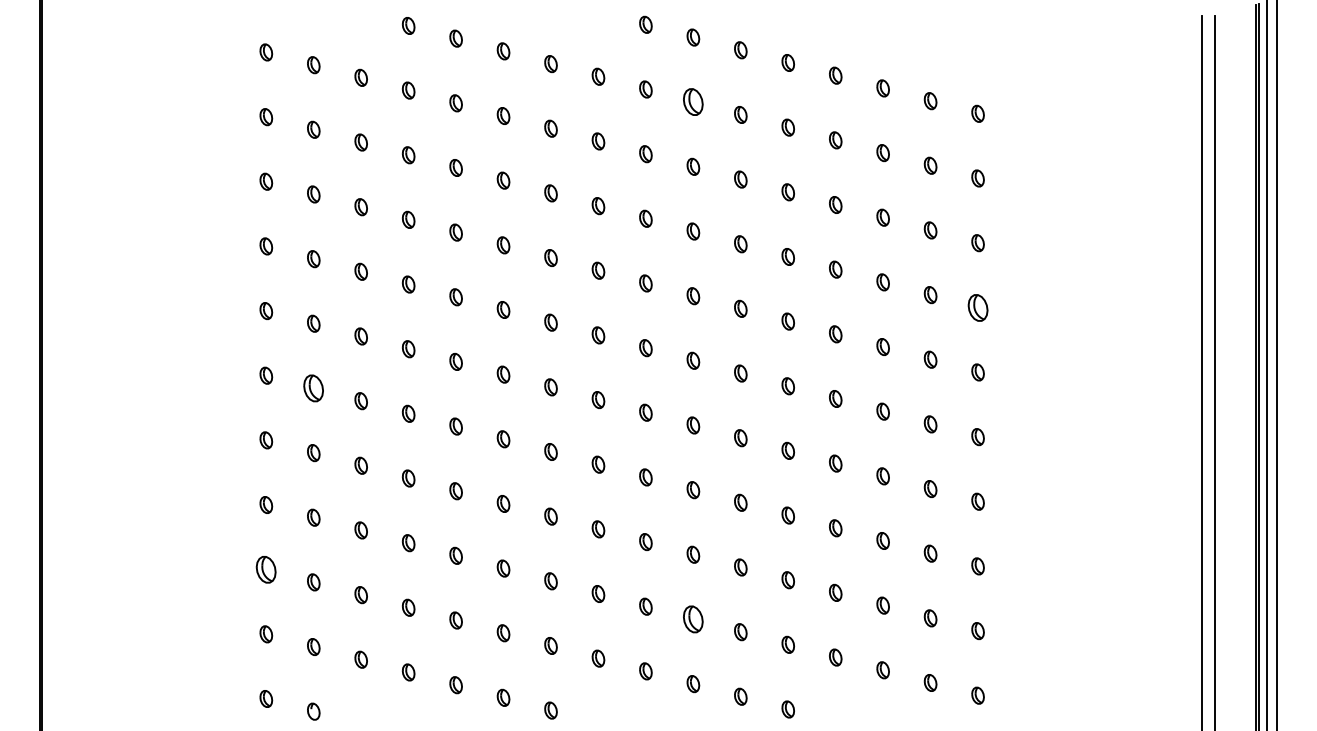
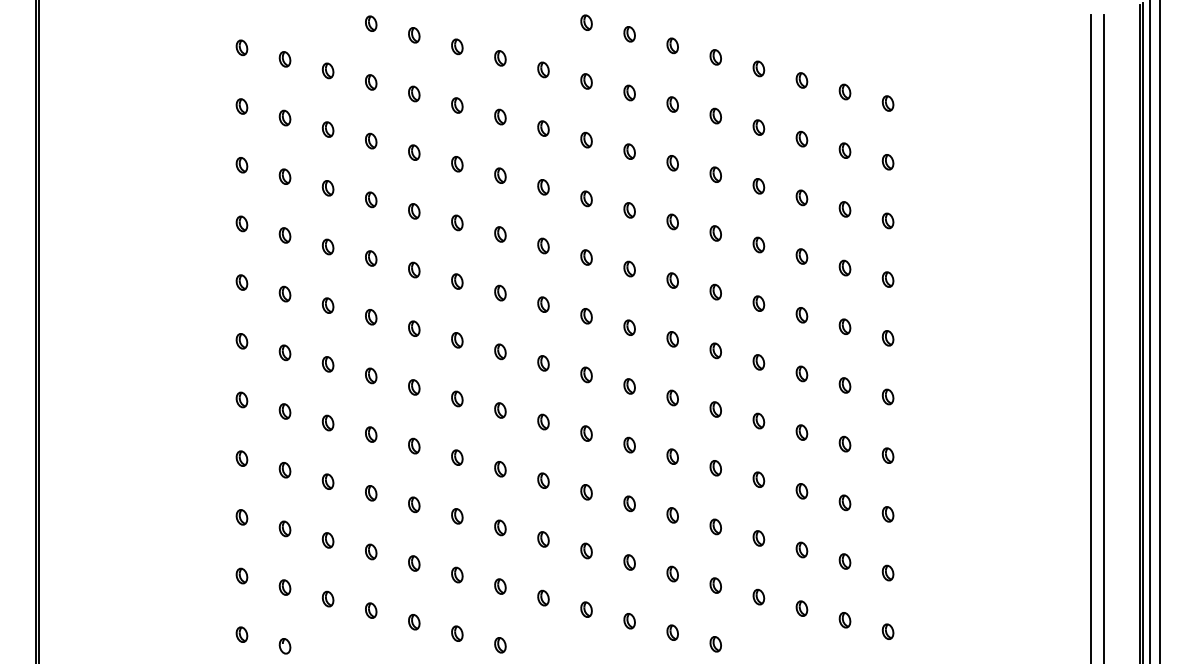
part: (693, 102) -> (629, 93), size x0.62
part: (977, 307) -> (887, 279), size x0.62
part: (313, 388) -> (284, 352), size x0.62
part: (266, 569) -> (242, 517), size x0.62
part: (693, 619) -> (629, 562), size x0.62

